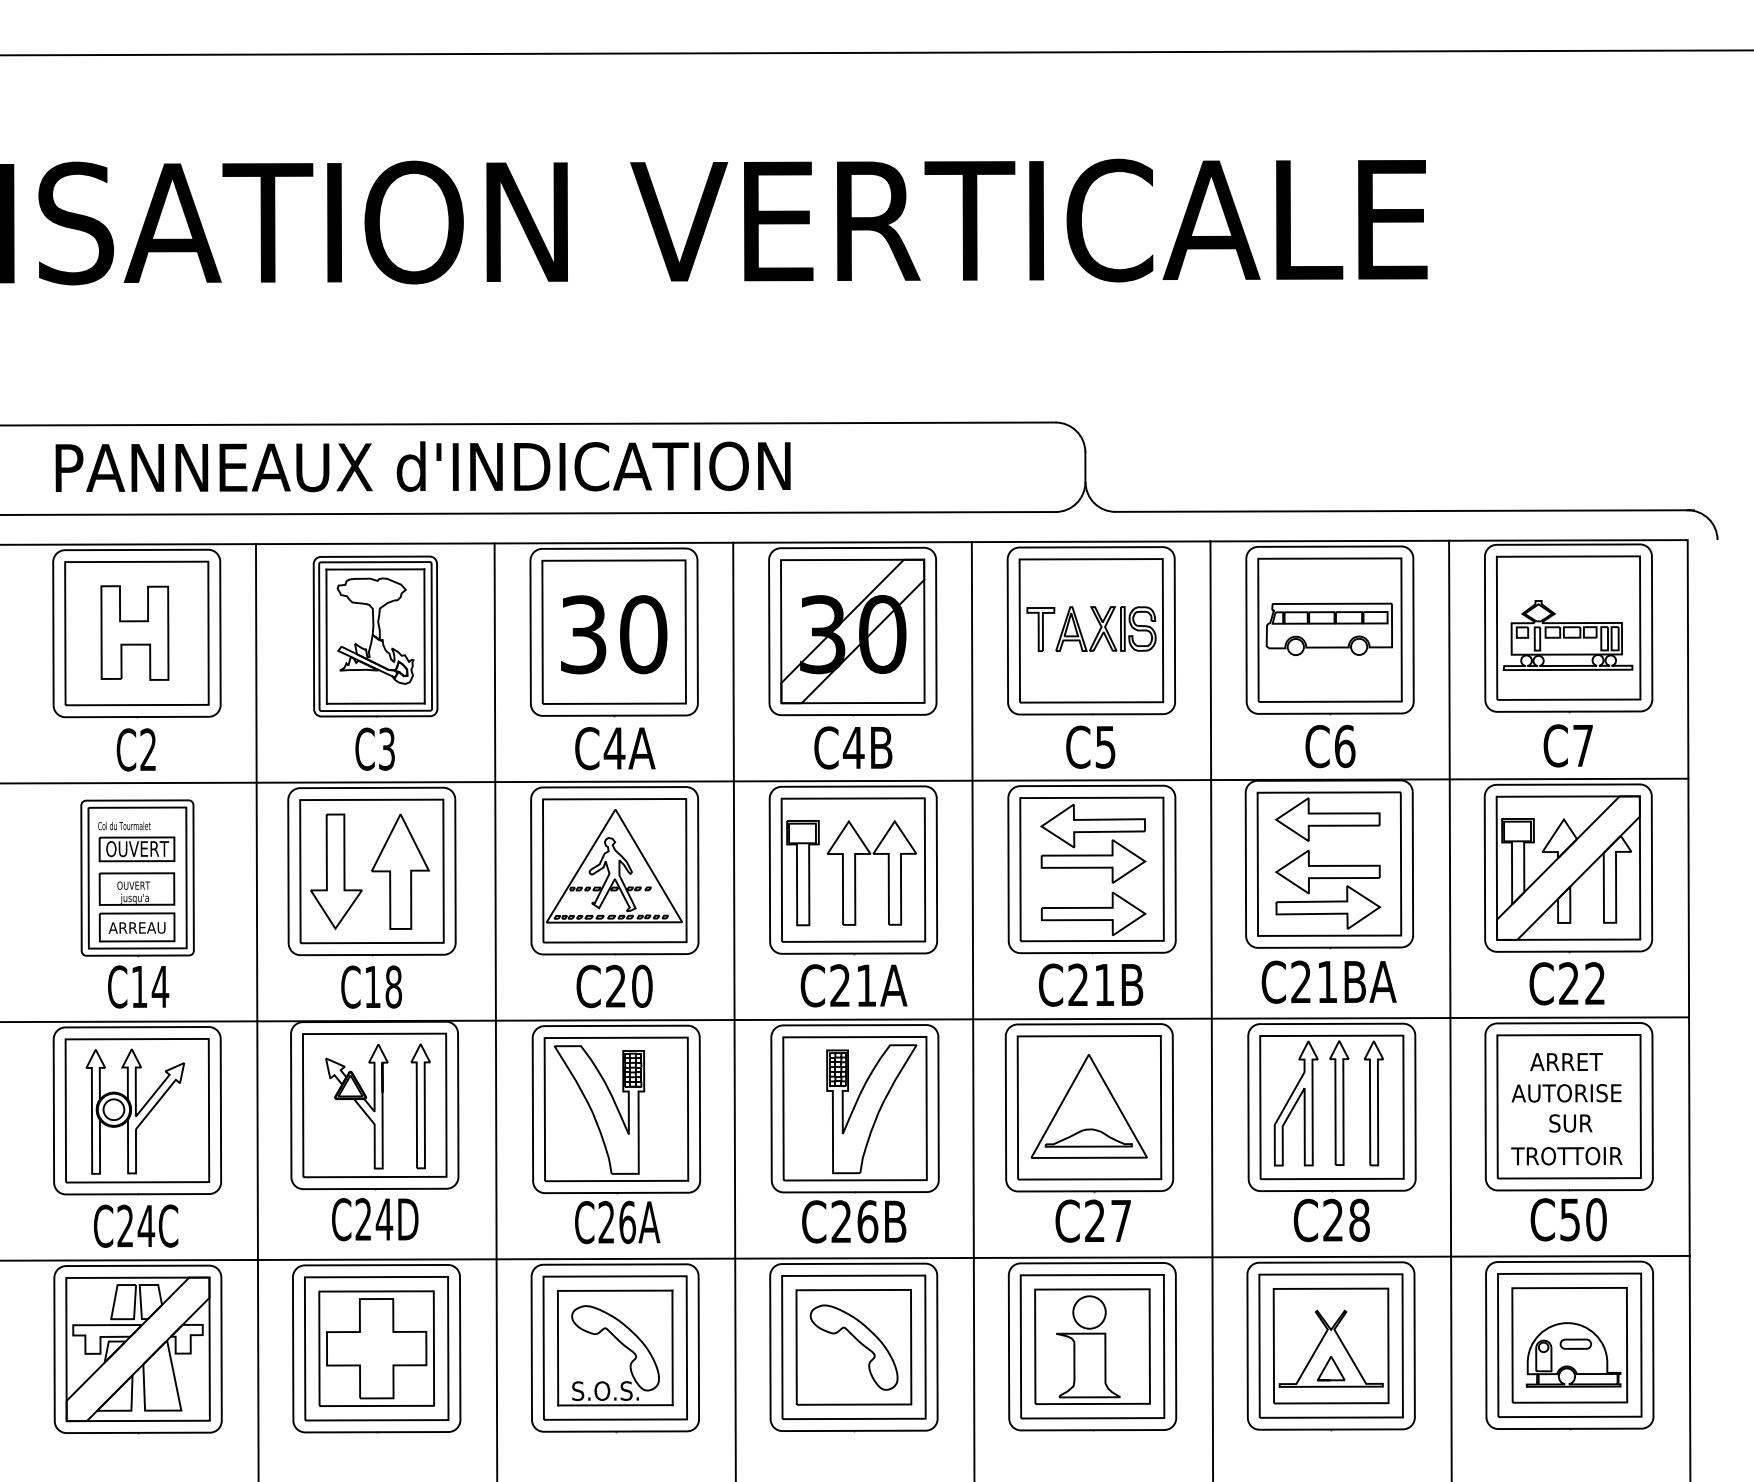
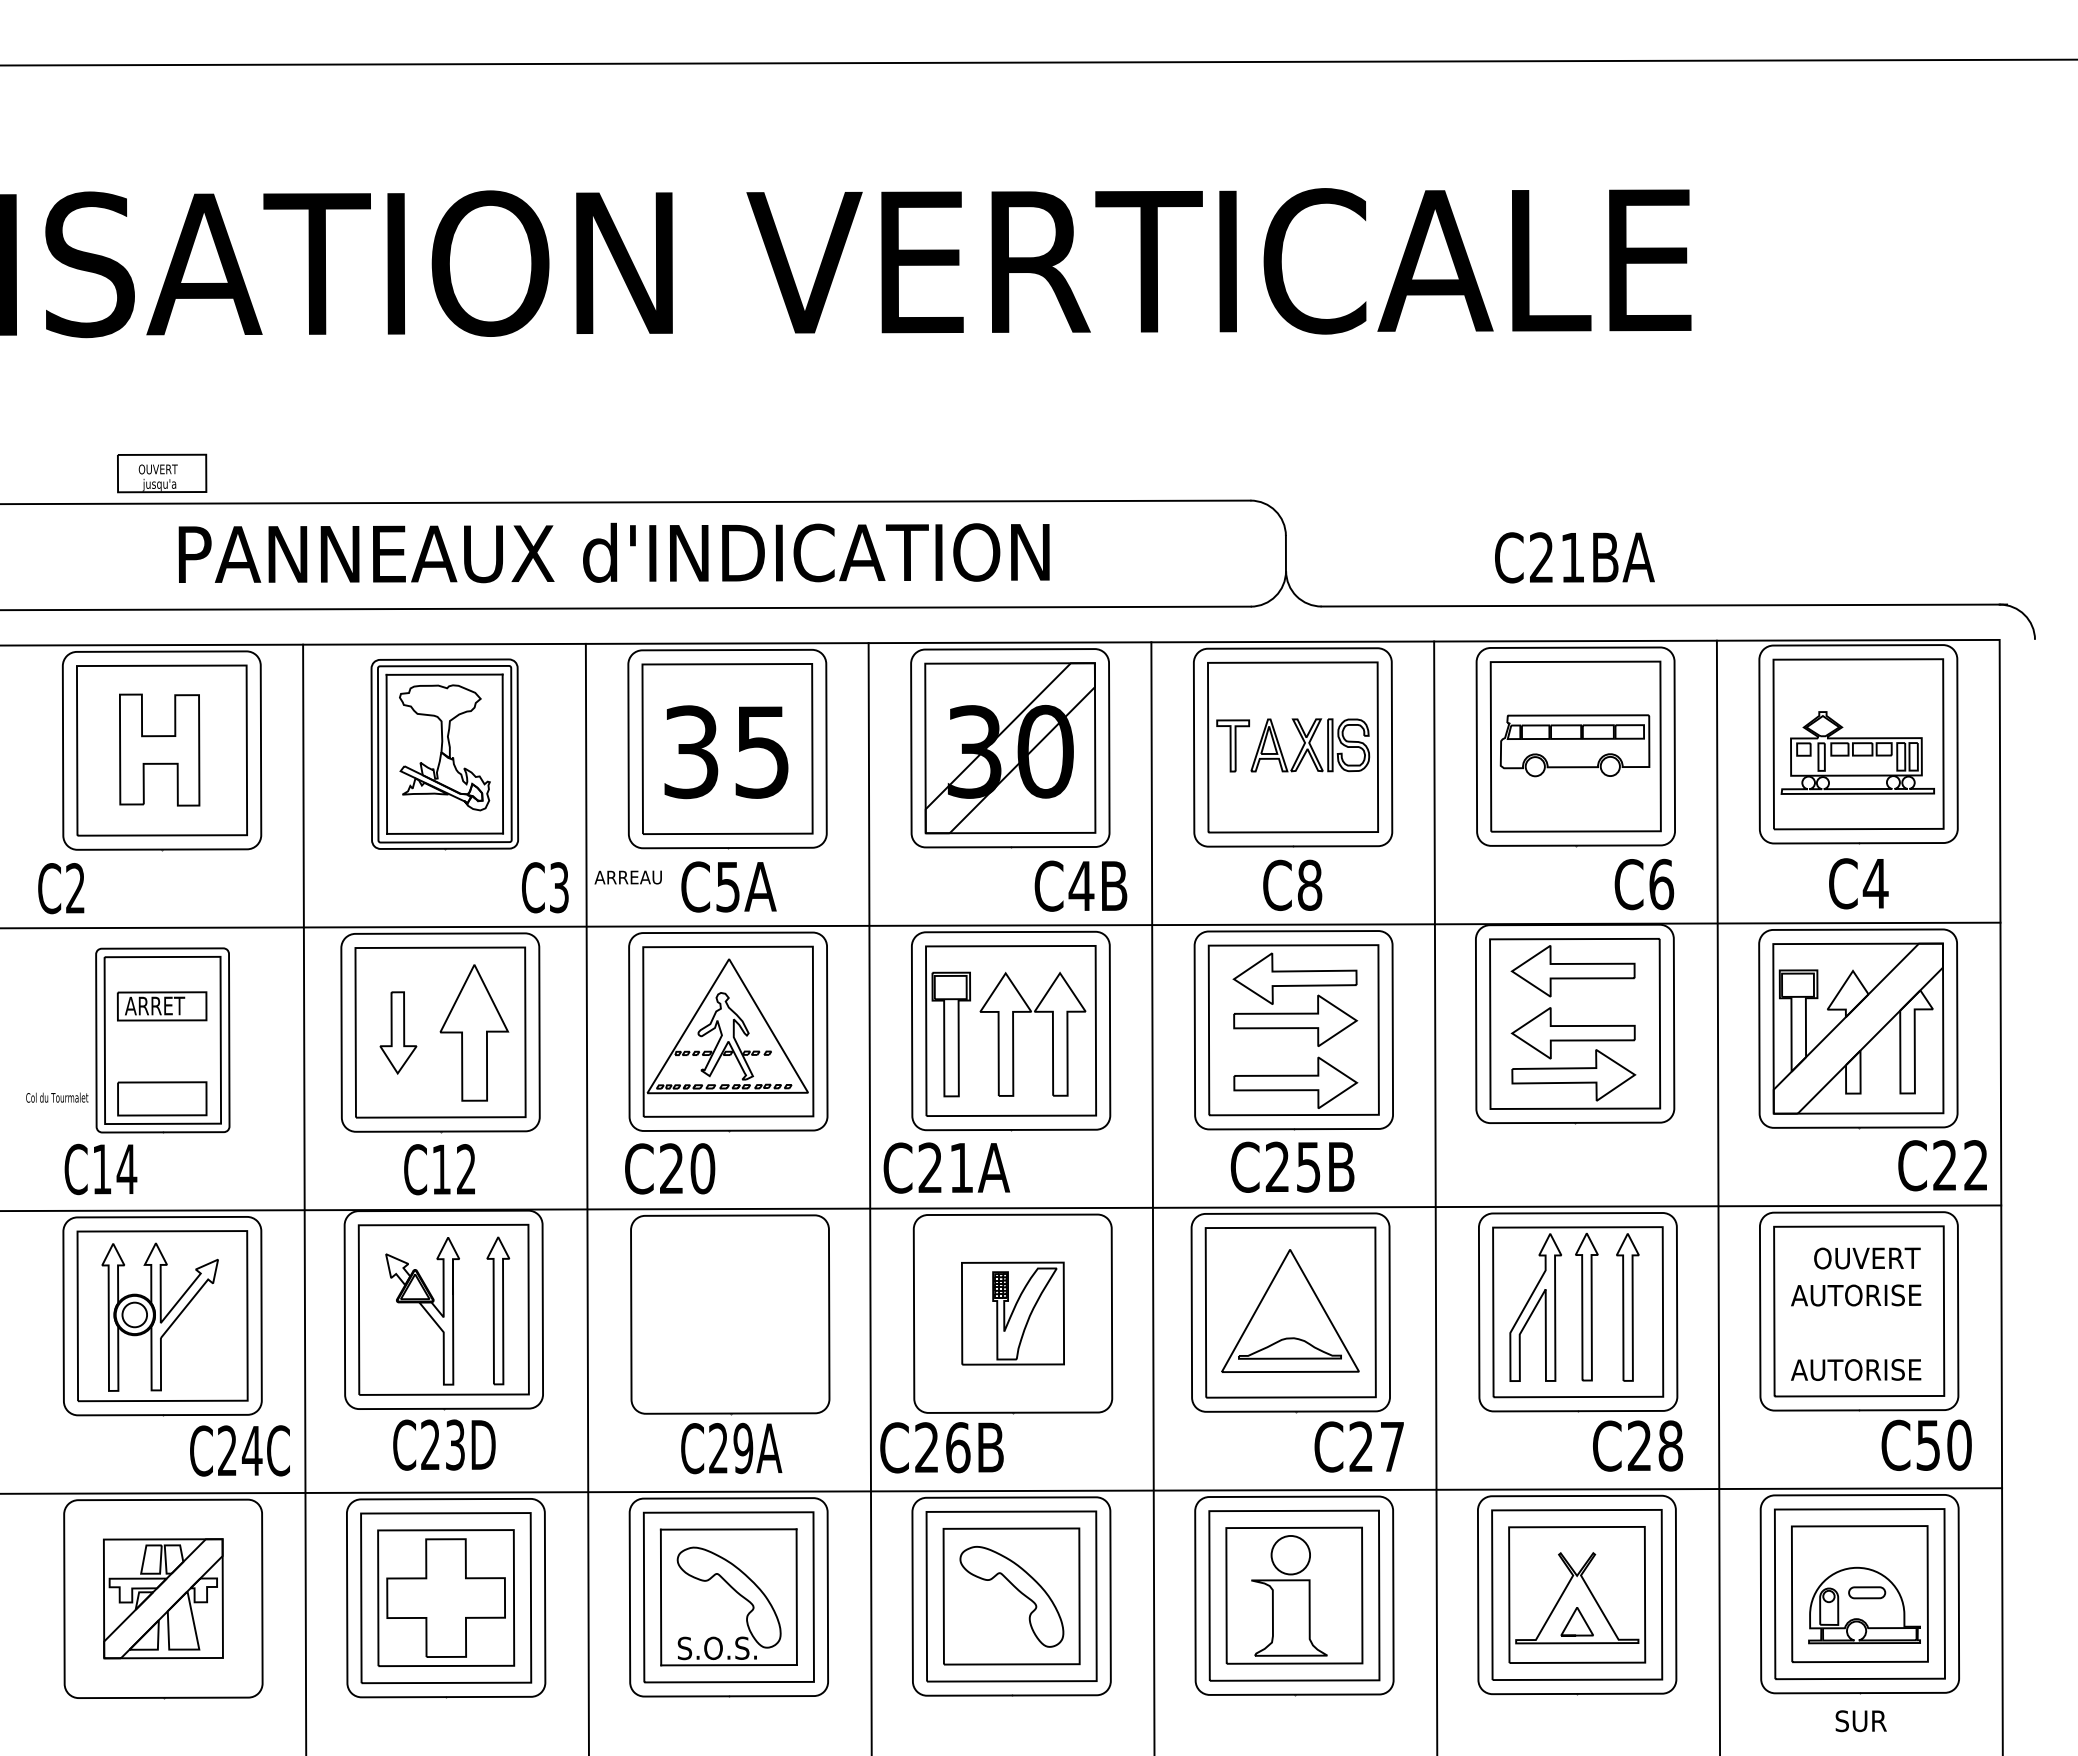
text: (422, 466) -> (613, 552), moved
text: (643, 634) -> (762, 751), 30 -> 35
text: (1582, 745) -> (1875, 883), C7 -> C4
text: (1105, 746) -> (1309, 884), C5 -> C8
text: (1330, 746) -> (1644, 884), moved
text: (852, 747) -> (1080, 885), moved
text: (136, 749) -> (61, 888), moved
text: (375, 749) -> (545, 887), moved
text: (614, 749) -> (727, 887), C4A -> C5A
text: (124, 825) -> (57, 1097), moved
text: (137, 848) -> (162, 1005), OUVERT -> ARRET
part: (336, 871) -> (398, 1032), size x0.6
part: (137, 889) -> (162, 473), moved
text: (136, 927) -> (627, 877), moved
text: (1328, 981) -> (1574, 557), moved
text: (1566, 983) -> (1942, 1165), moved
text: (853, 985) -> (946, 1167), moved
text: (1104, 985) -> (1308, 1167), C21B -> C25B
text: (138, 986) -> (100, 1169), moved
text: (393, 986) -> (466, 1169), C18 -> C12
text: (614, 986) -> (670, 1168), moved
text: (1575, 1062) -> (1866, 1258), ARRET -> OUVERT
part: (854, 1108) -> (1012, 1313), size x0.6
part: (616, 1109) -> (730, 1314), removed
text: (1570, 1123) -> (1860, 1721), moved
text: (1566, 1155) -> (1856, 1369), TROTTOIR -> AUTORISE
text: (384, 1219) -> (455, 1444), C24D -> C23D
text: (1332, 1219) -> (1638, 1445), moved
text: (1568, 1219) -> (1926, 1444), moved
text: (1092, 1220) -> (1358, 1446), moved
text: (853, 1221) -> (941, 1447), moved
text: (627, 1222) -> (743, 1448), C26A -> C29A
text: (135, 1225) -> (239, 1450), moved
part: (138, 1349) -> (163, 1598), size x0.7

